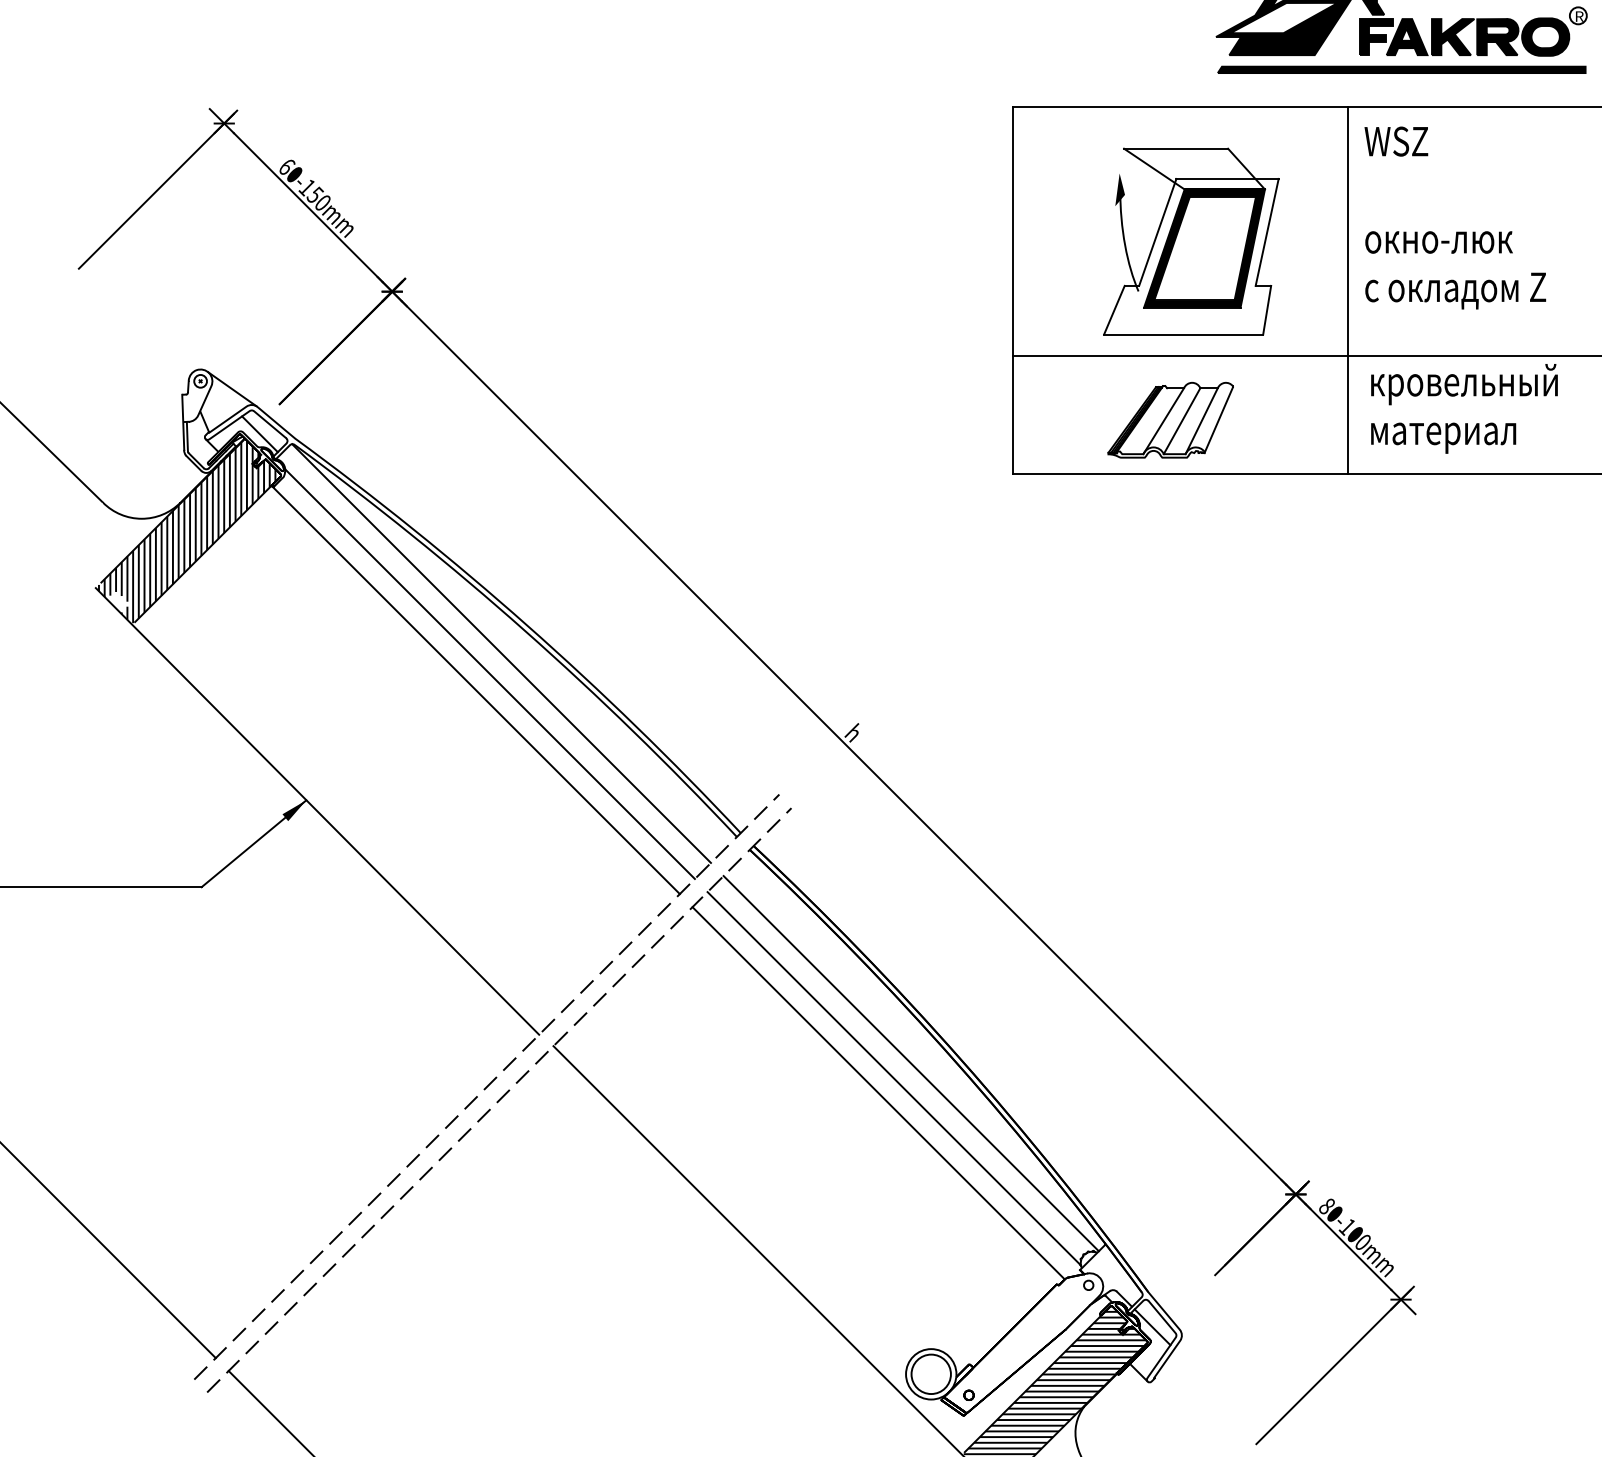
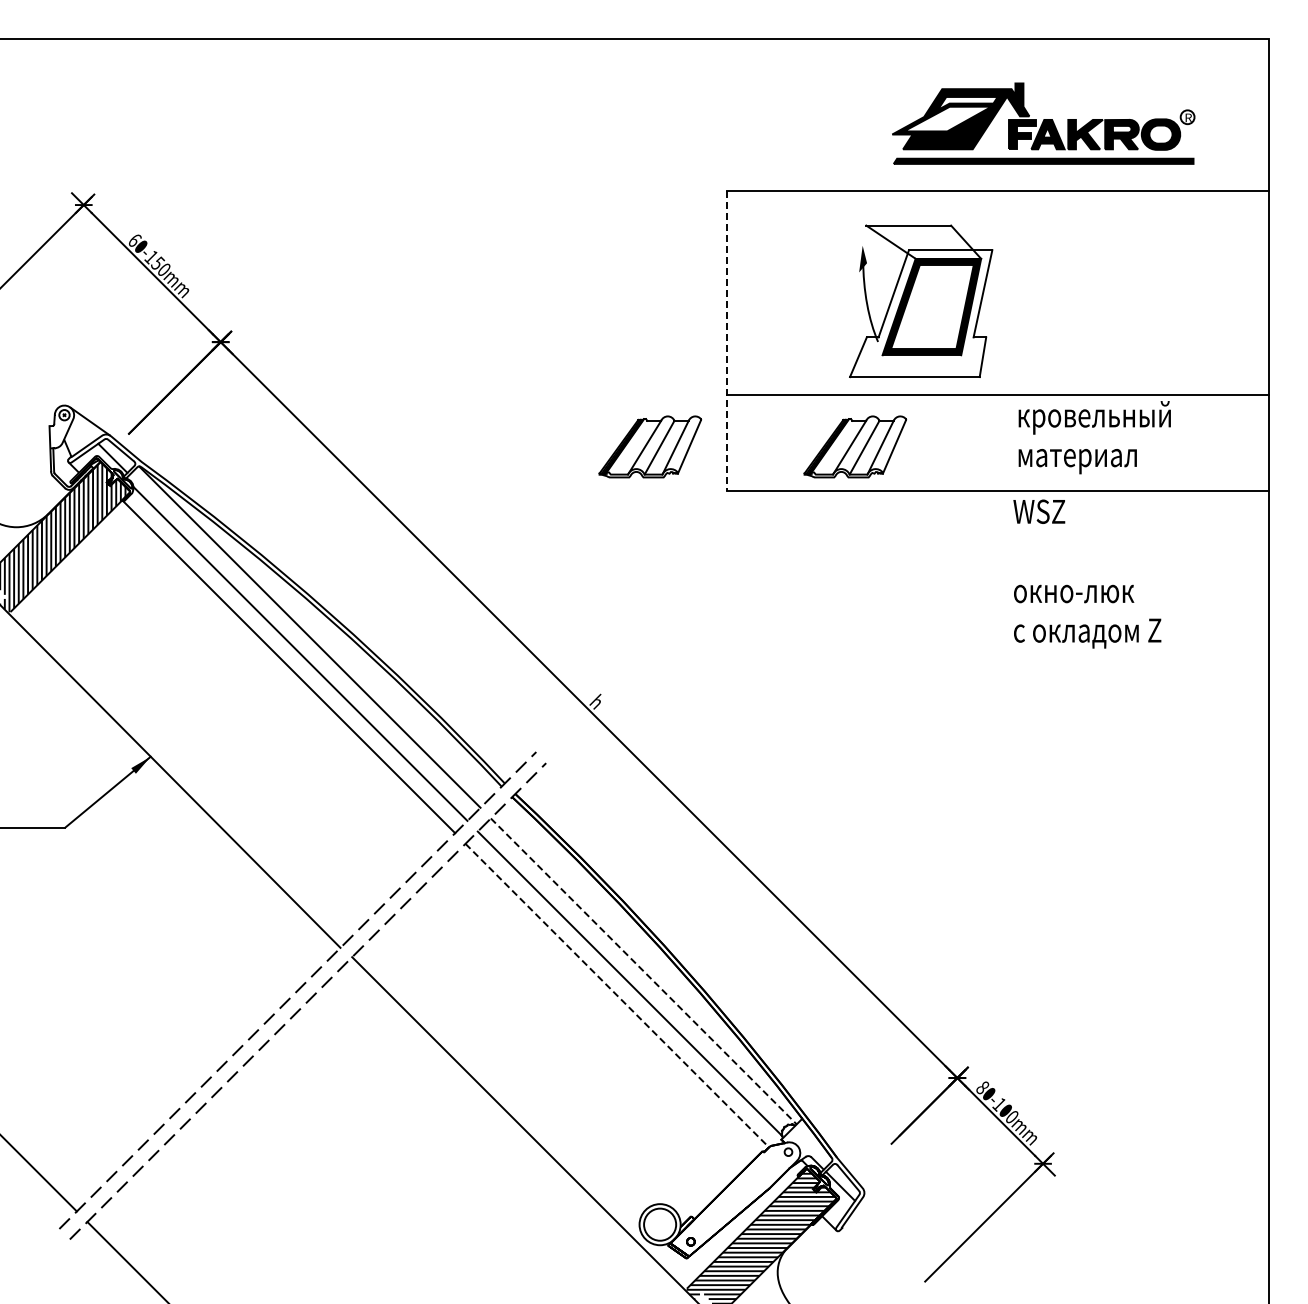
text: (1455, 217) -> (1087, 573), moved
part: (1191, 241) -> (921, 301), moved
line: (1012, 290) -> (726, 341), solid -> dashed
line: (1347, 290) -> (999, 341), removed
part: (919, 419) -> (650, 446), added
line: (912, 1063) -> (644, 971), solid -> dashed
line: (878, 1093) -> (617, 995), solid -> dashed

